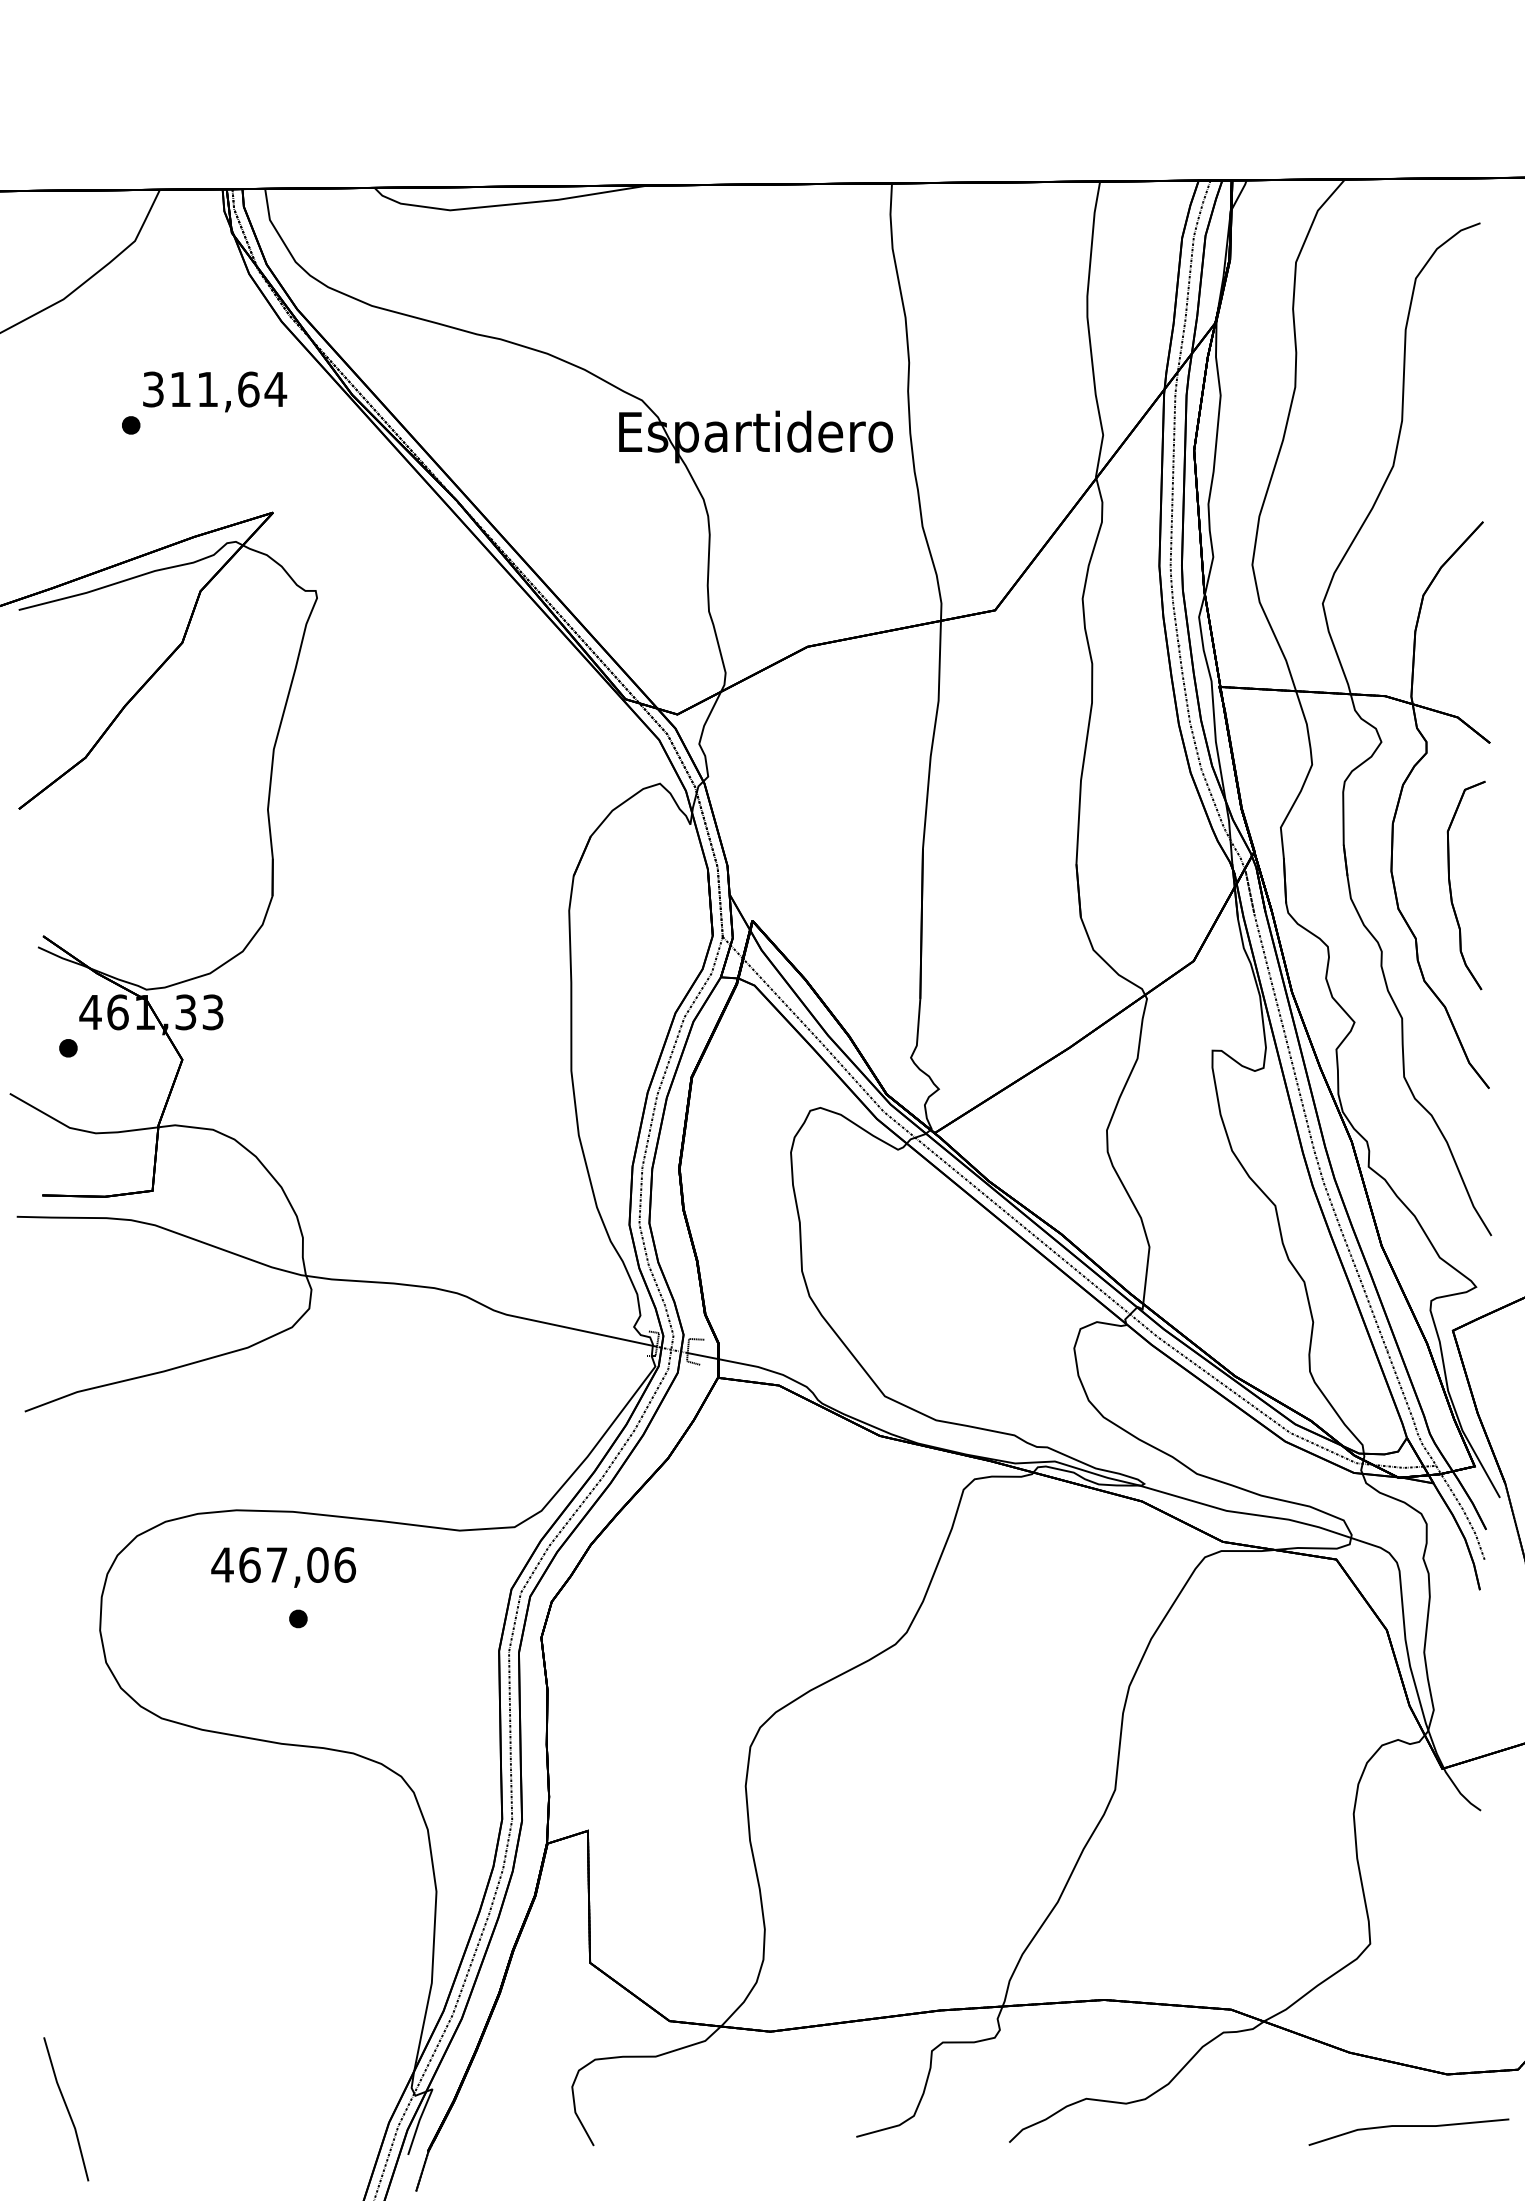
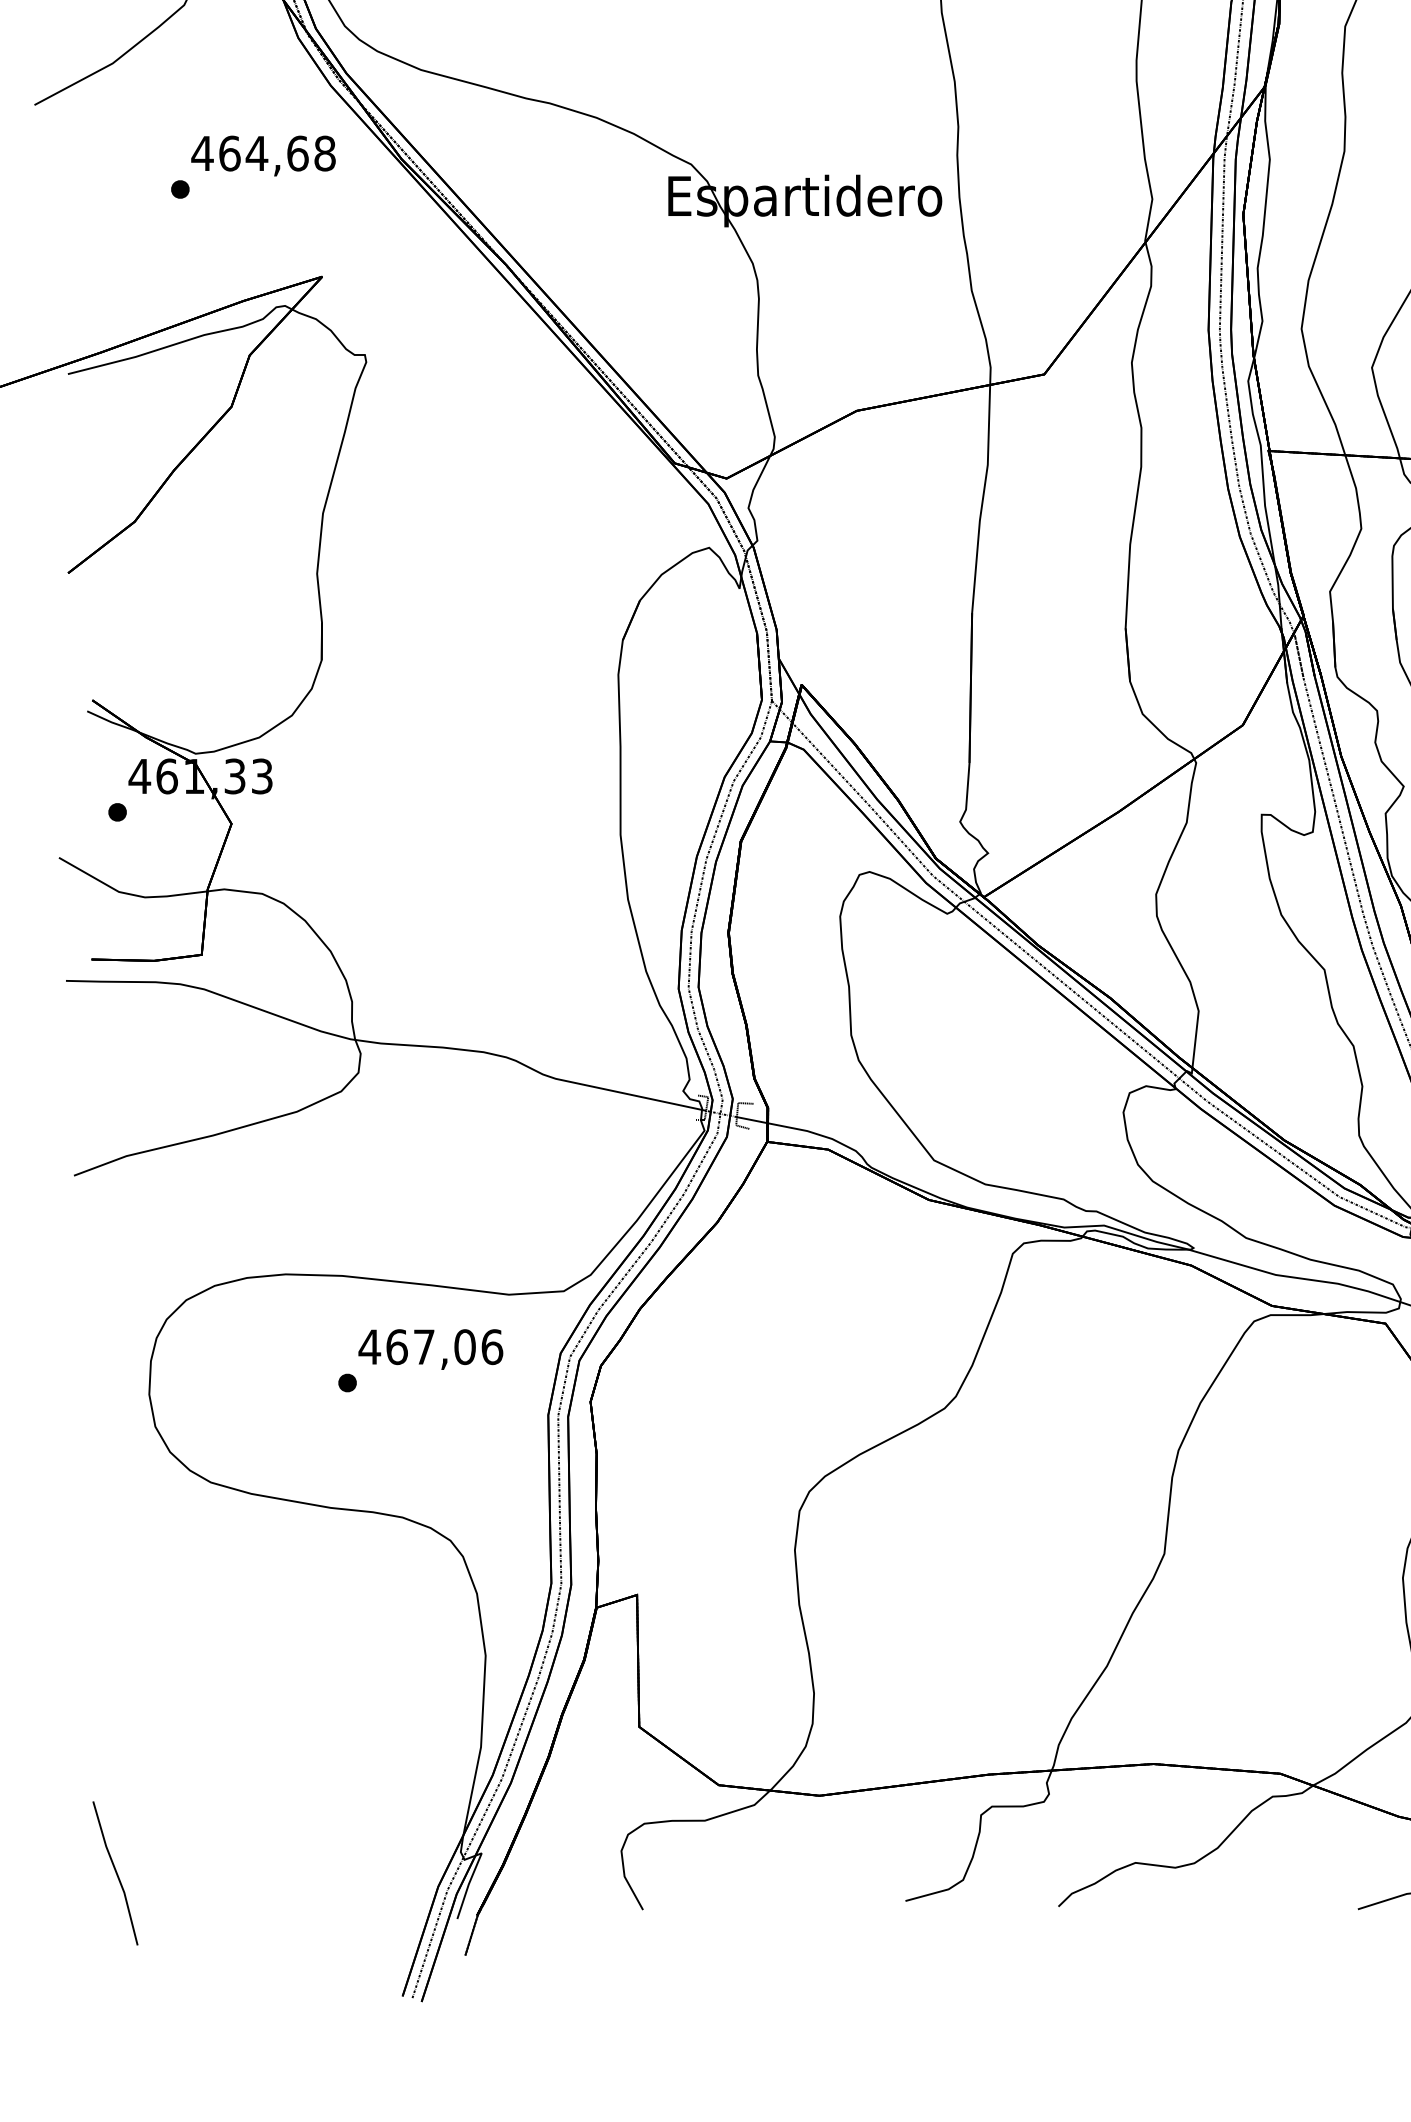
text: (214, 389) -> (263, 153), 311,64 -> 464,68
text: (283, 1567) -> (430, 1349), moved

